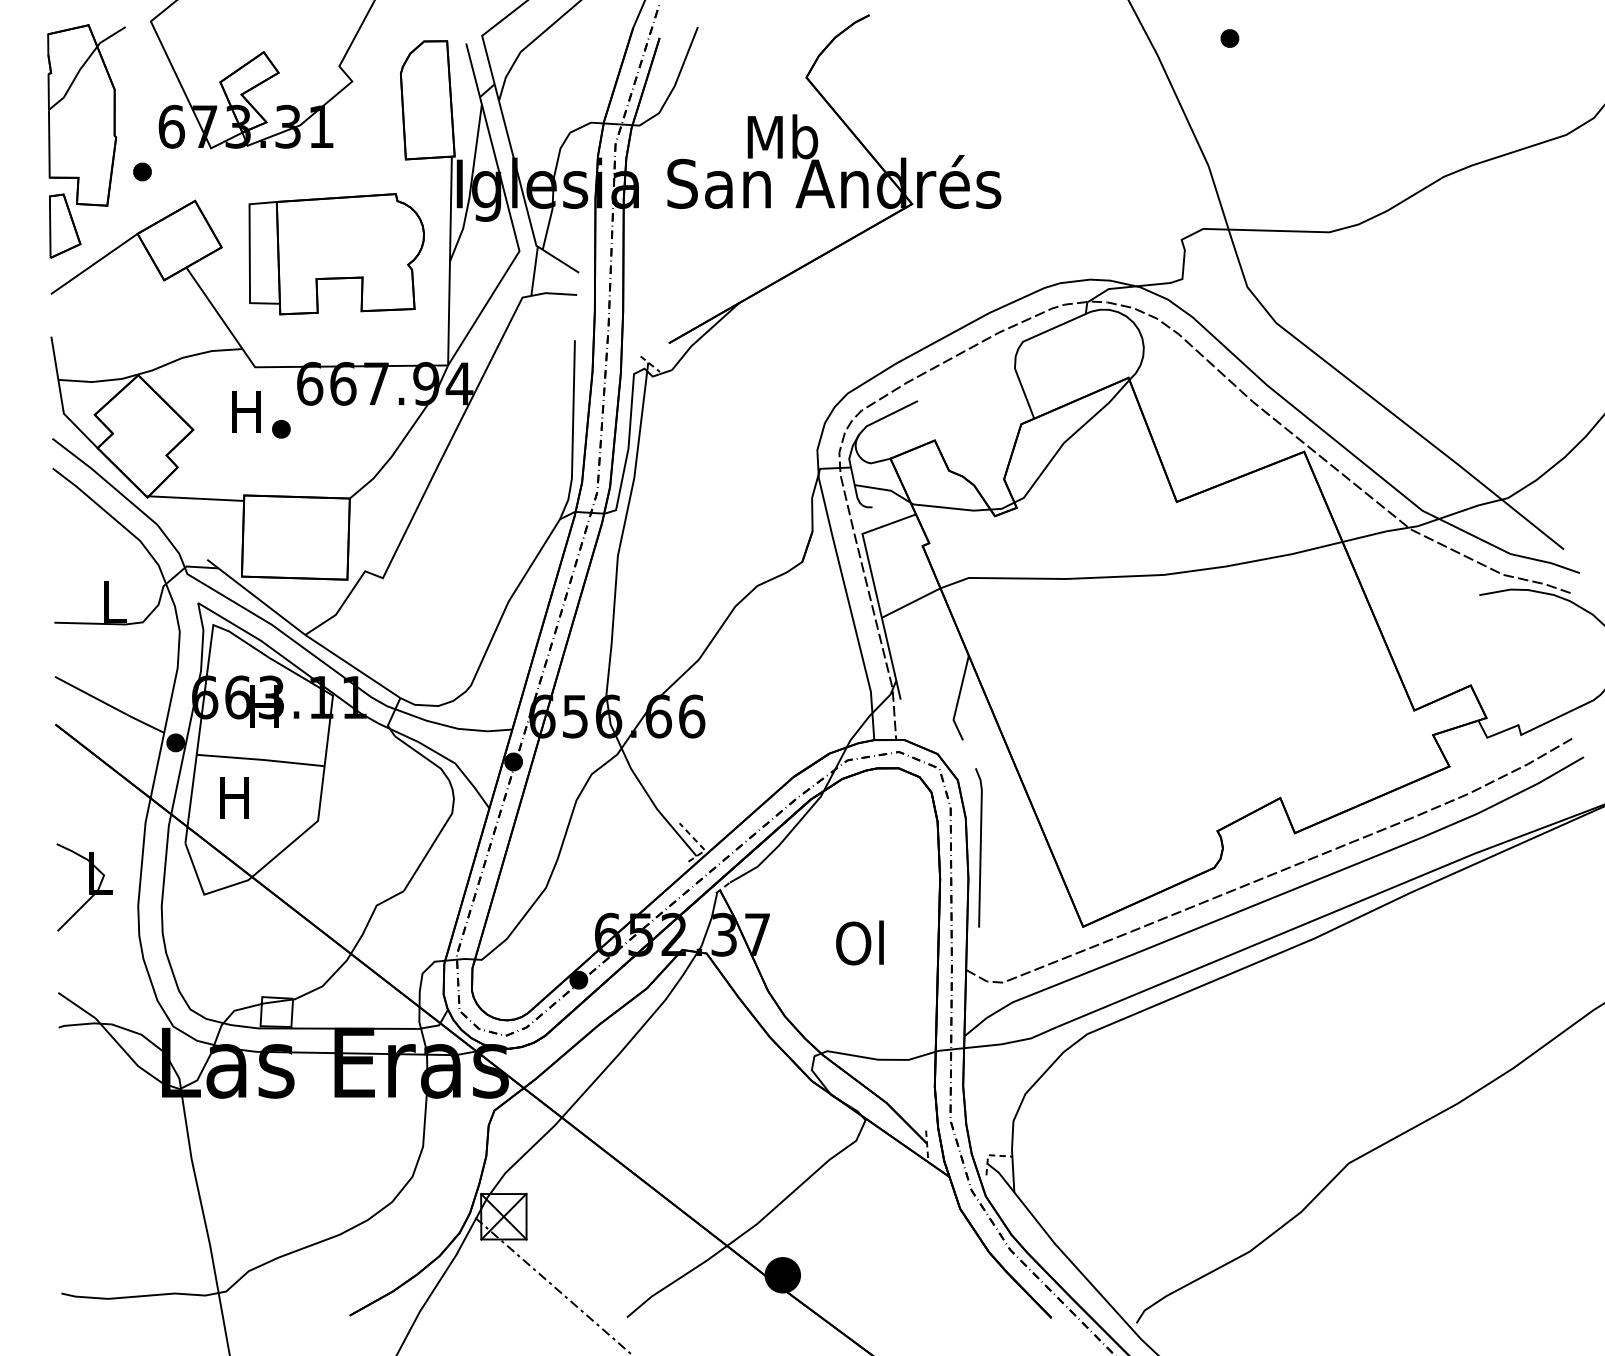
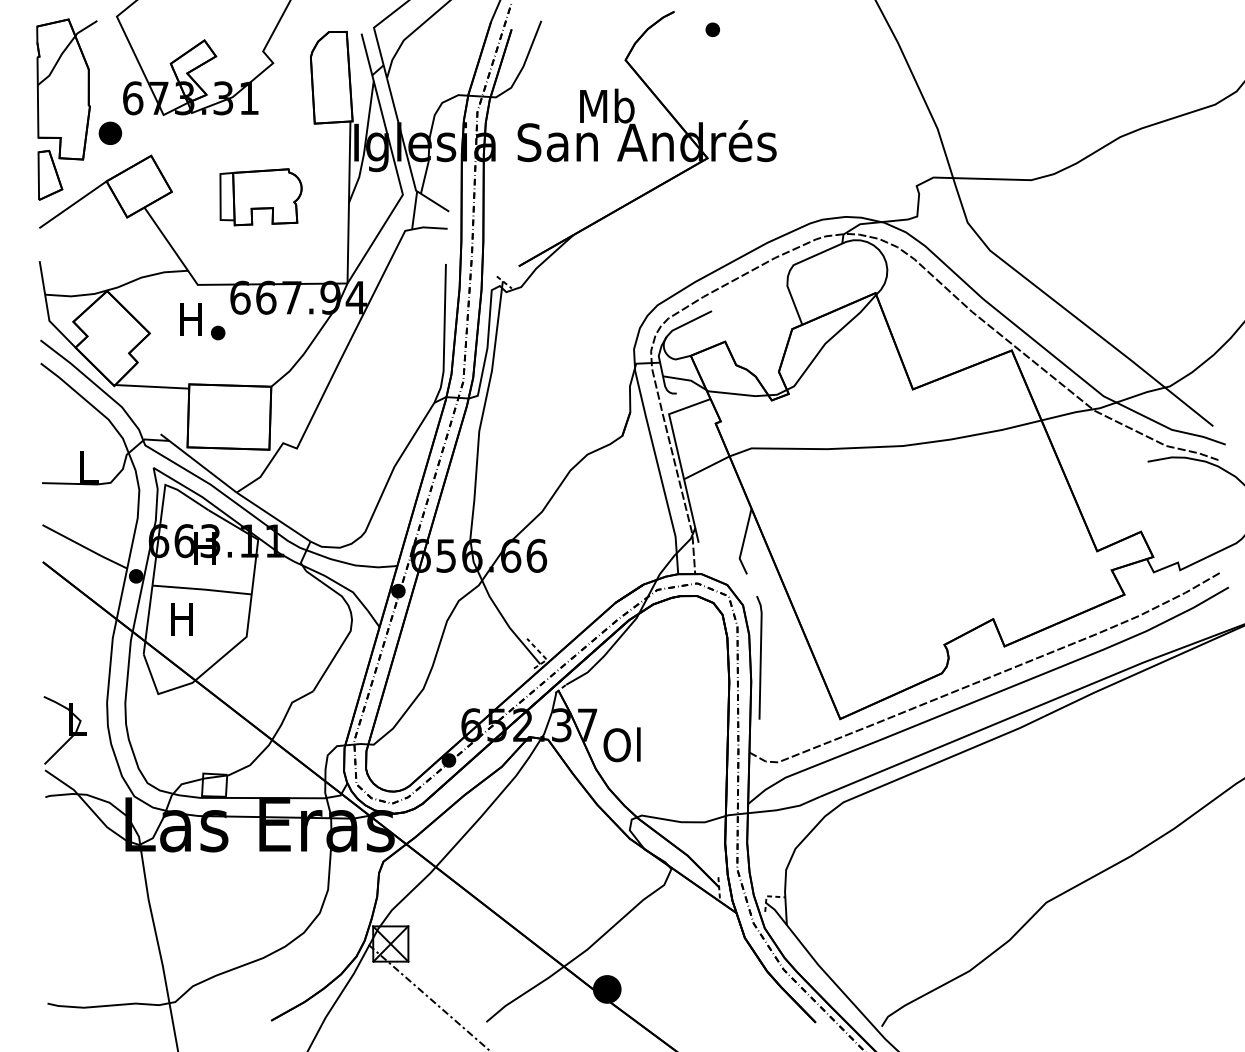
part: (1229, 38) -> (712, 29), moved
part: (142, 171) -> (110, 133), size x1.6
part: (336, 254) -> (260, 197), size x0.6
part: (84, 887) -> (65, 730), moved
text: (859, 942) -> (621, 744), moved

